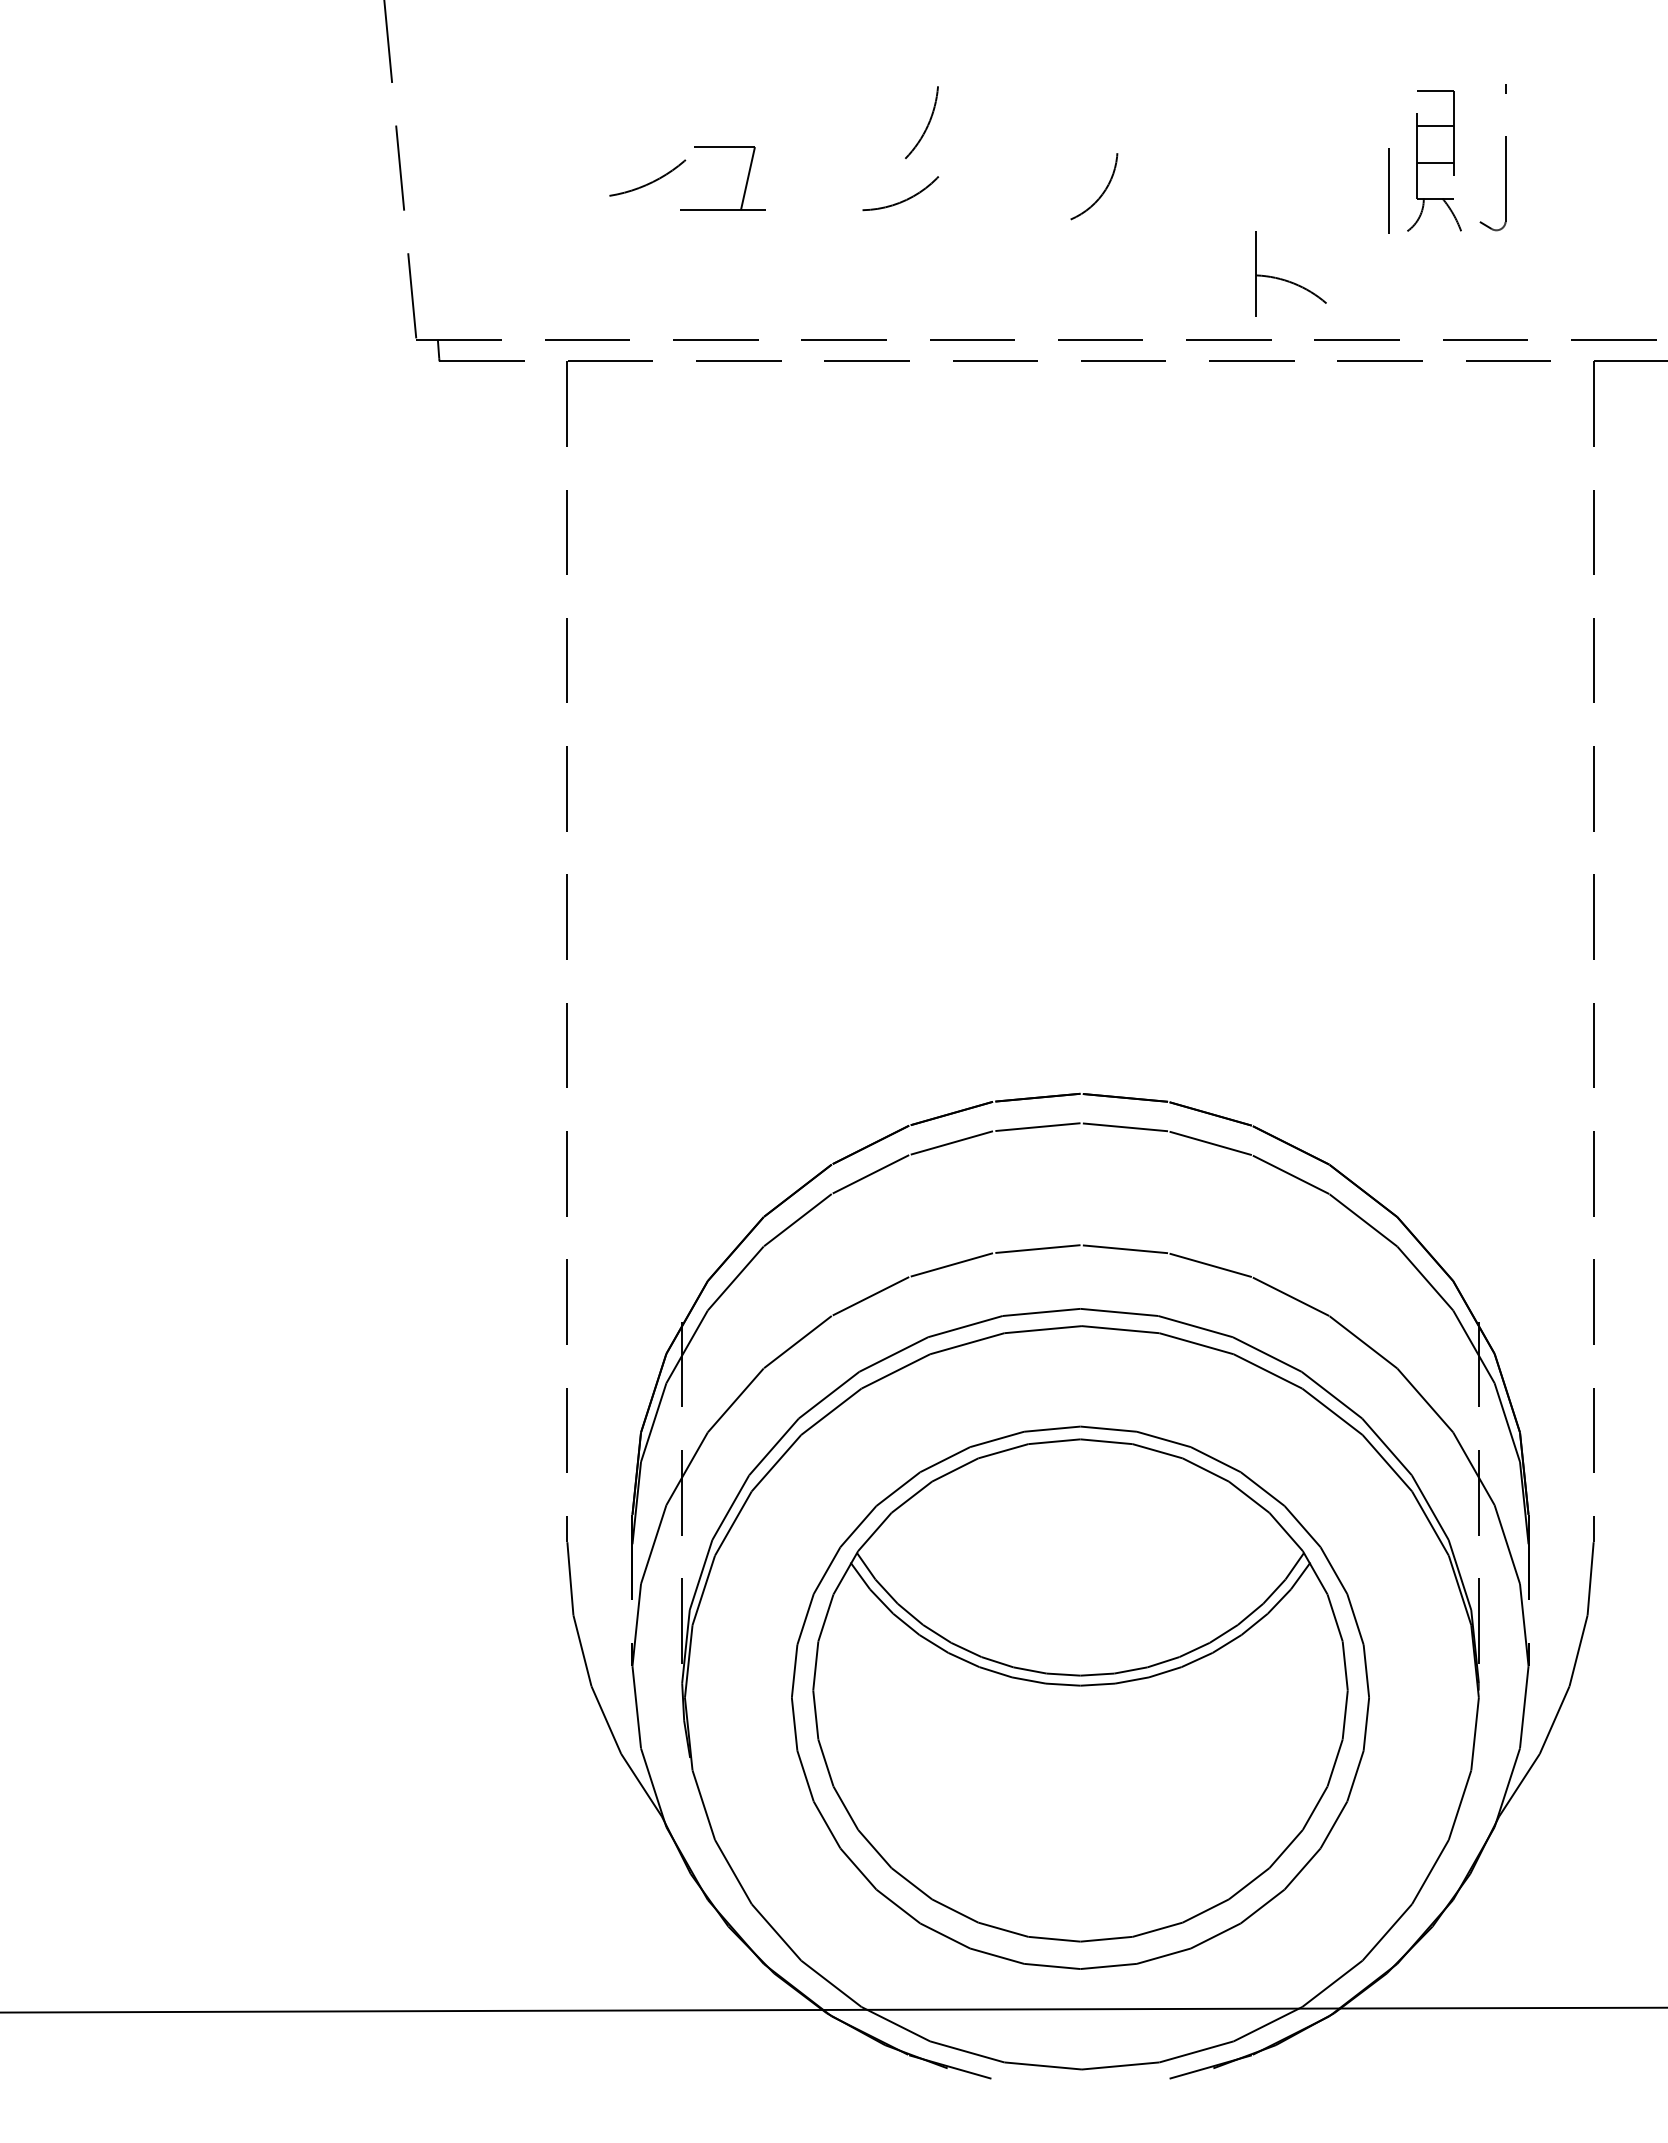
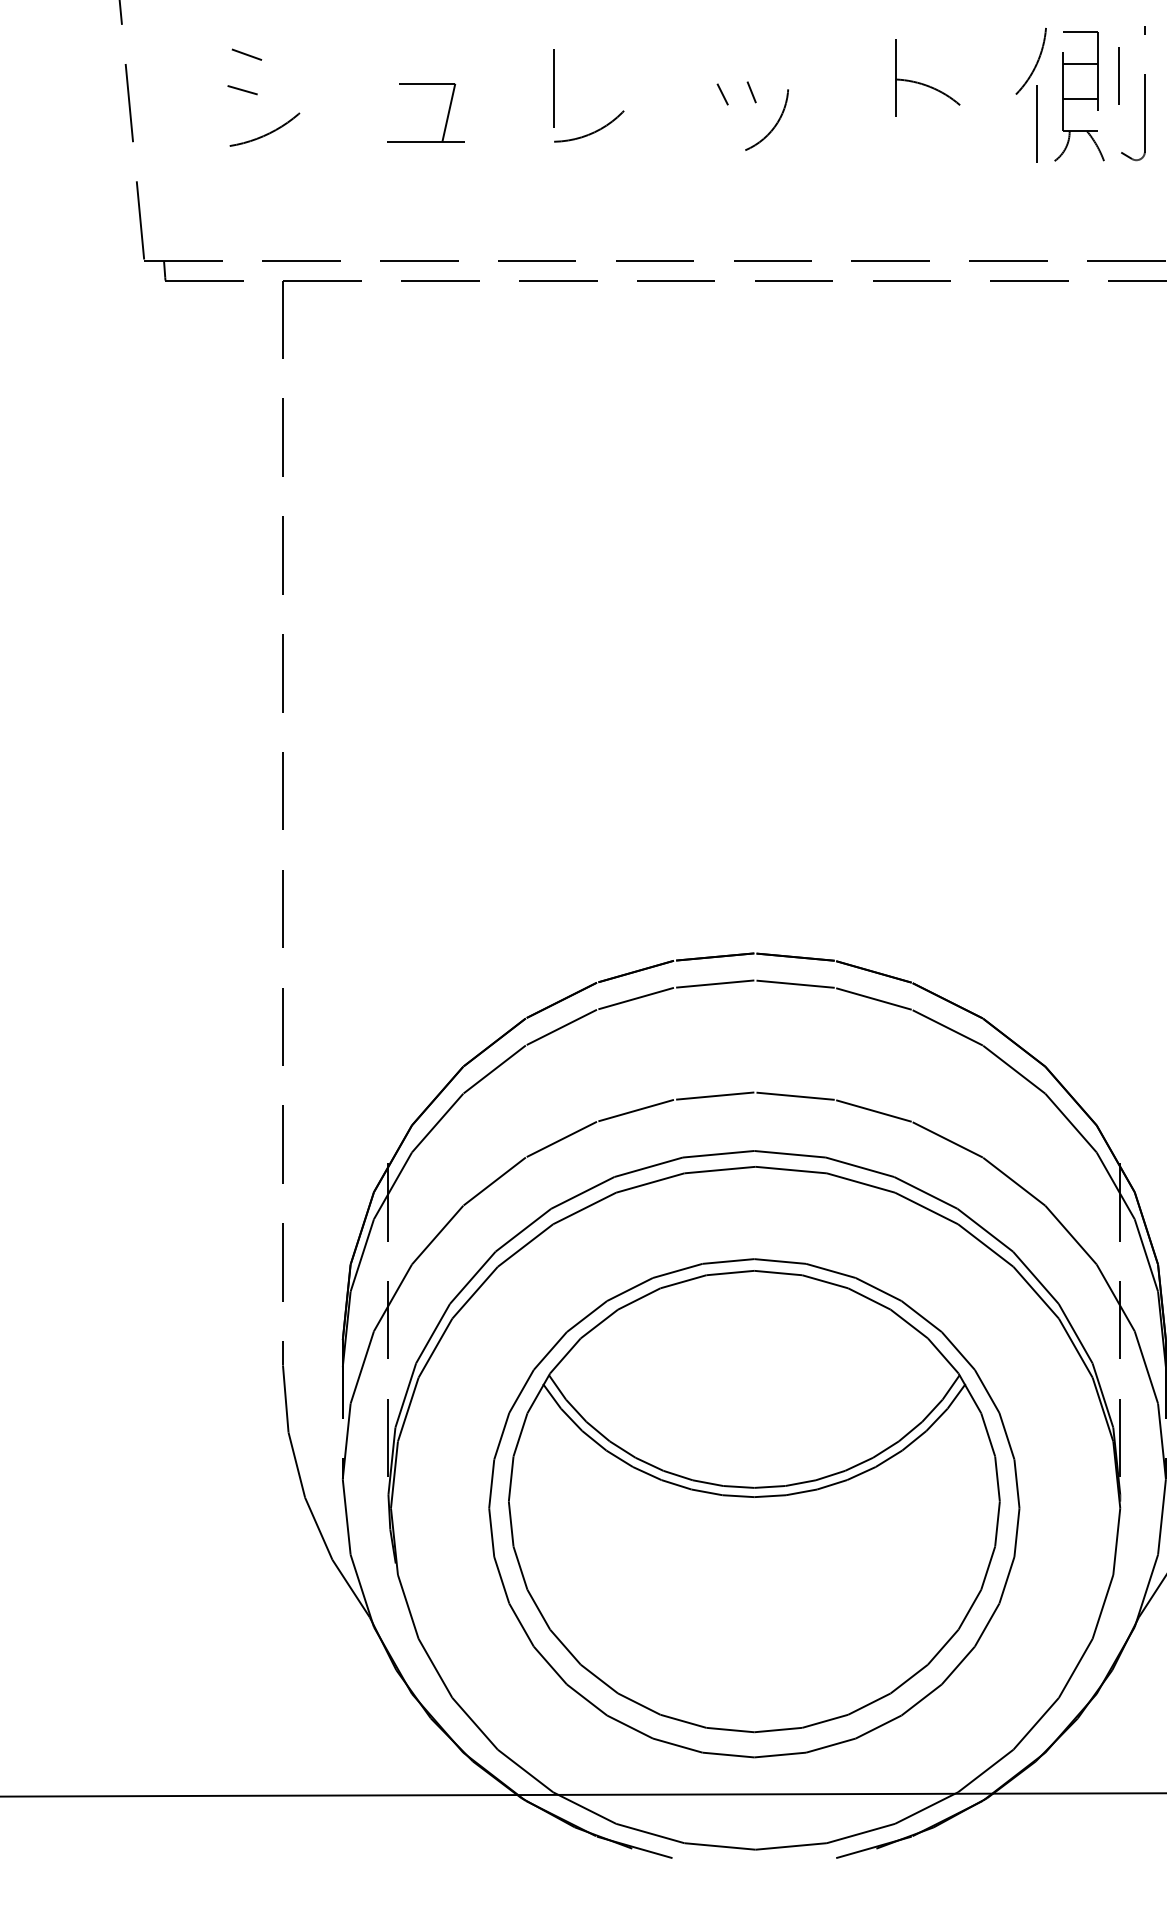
line: (527, 115) -> (246, 54), added
arc: (927, 123) -> (1036, 62), moved
line: (1477, 138) -> (1119, 75), added
line: (862, 152) -> (554, 88), added
line: (523, 153) -> (242, 89), added
line: (1077, 156) -> (751, 92), added
line: (1045, 158) -> (722, 94), added
arc: (649, 182) -> (266, 133), moved
part: (1289, 280) -> (926, 84), moved

